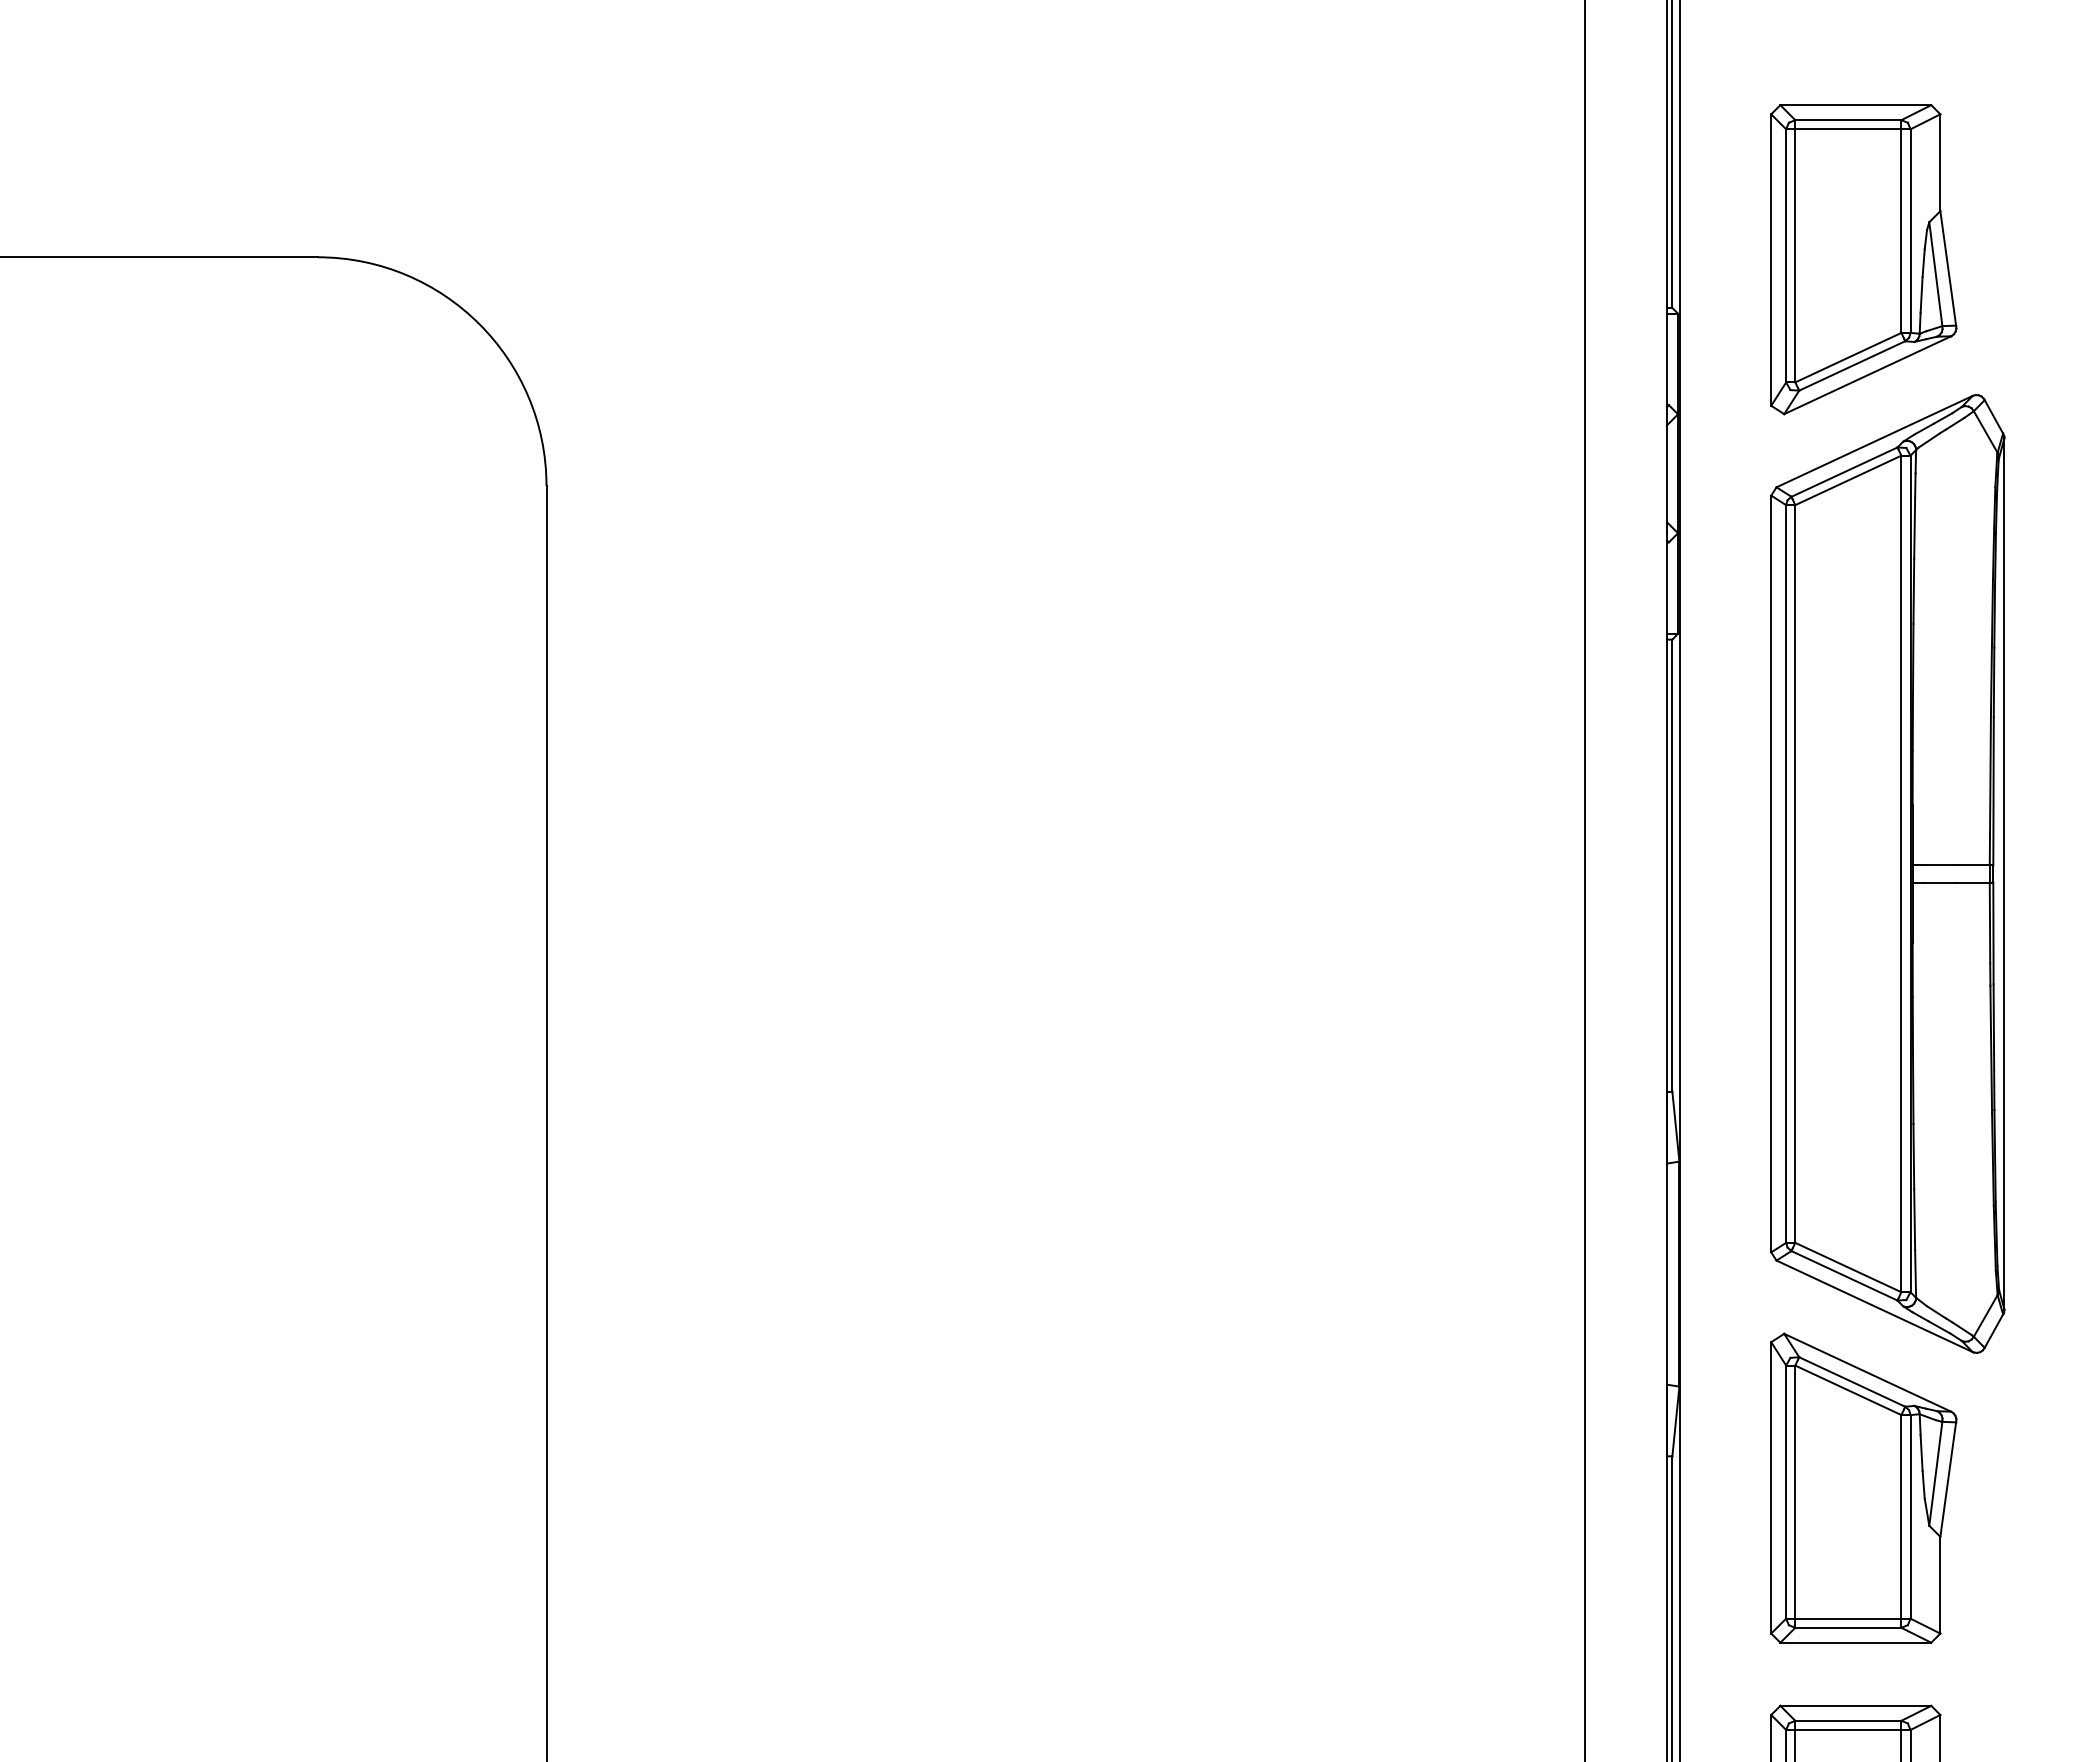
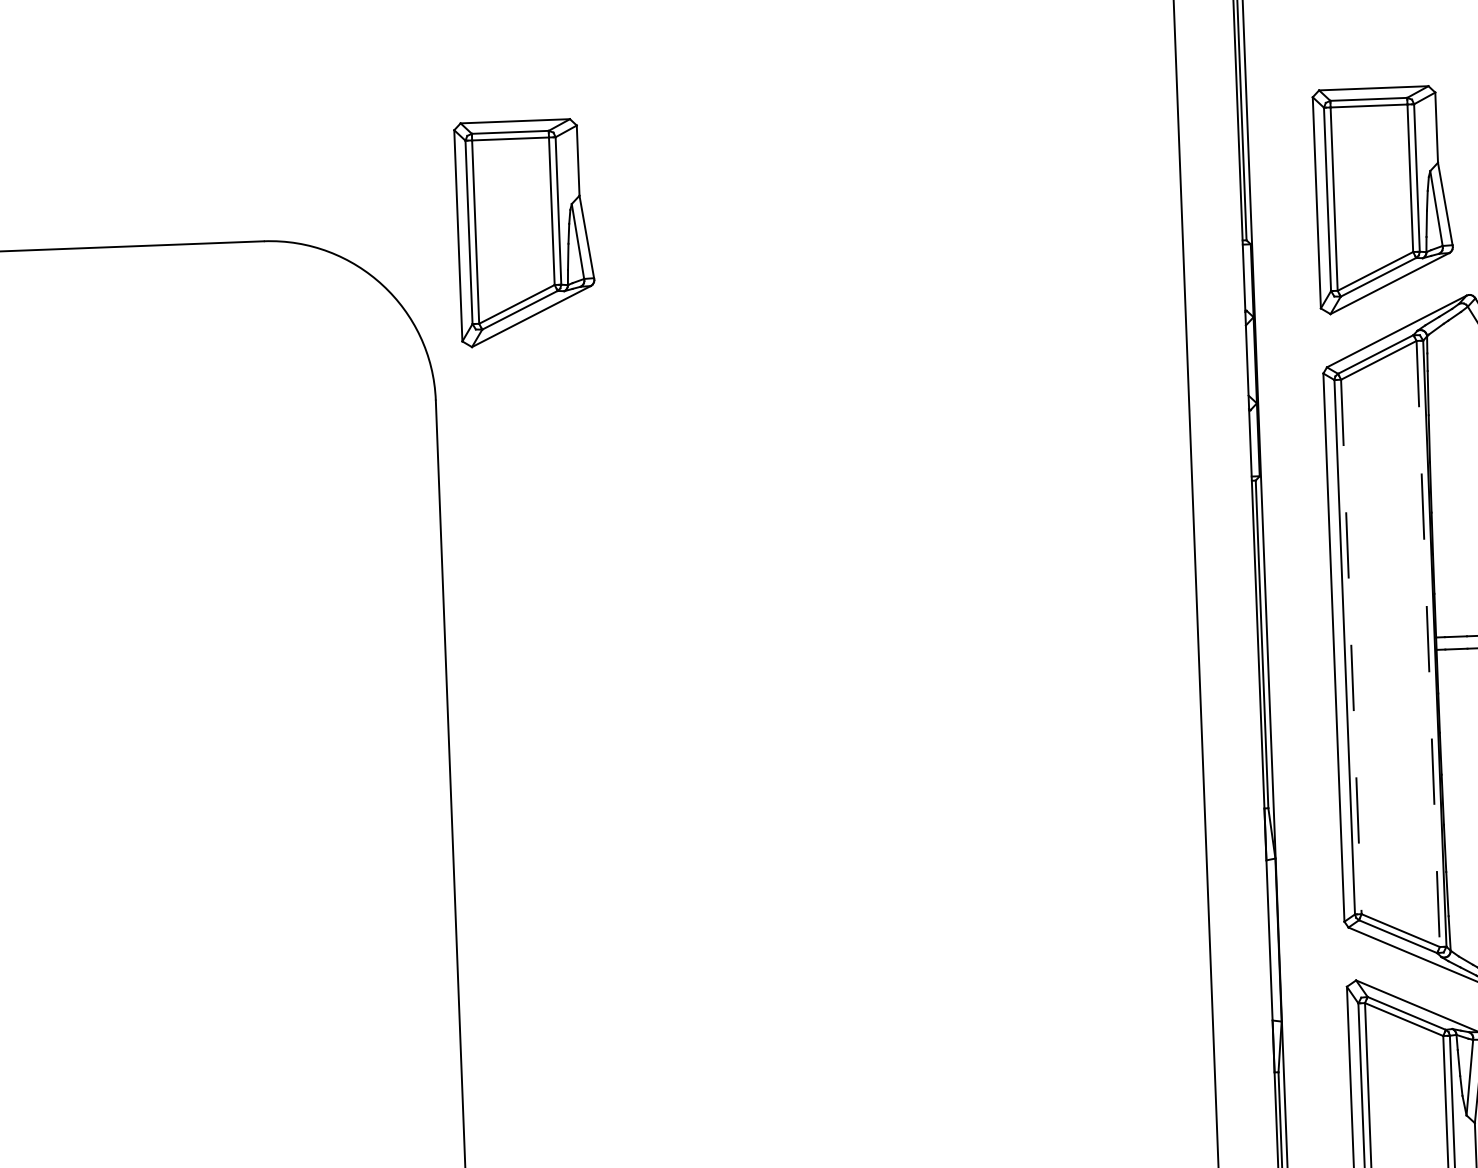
part: (678, 259) -> (525, 232), added
line: (1795, 873) -> (1351, 646), solid -> dashed
line: (1901, 874) -> (1428, 644), solid -> dashed

